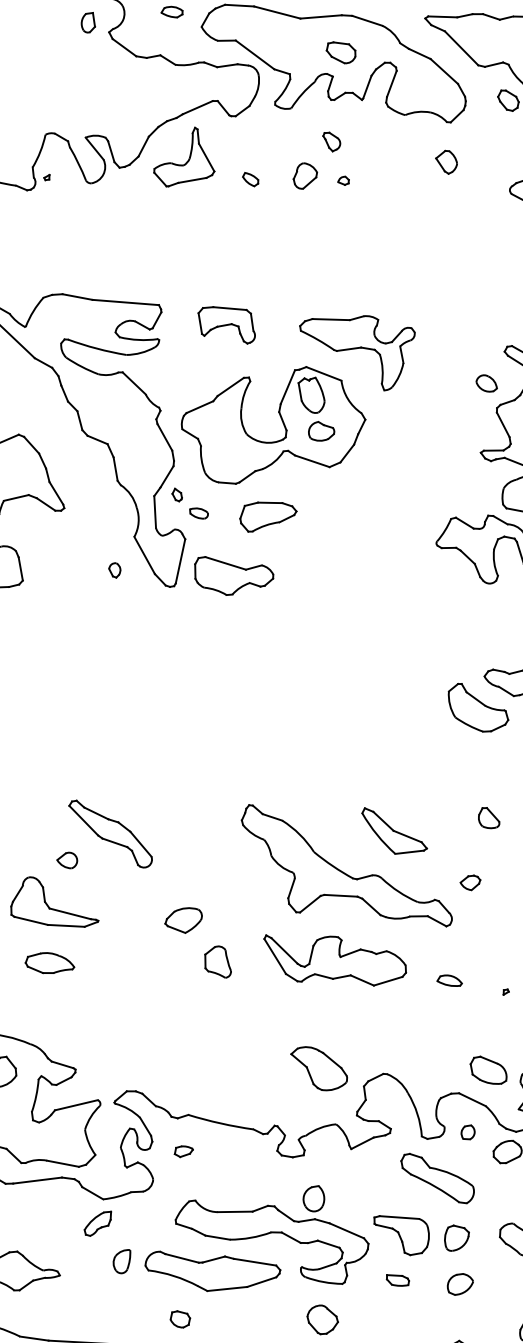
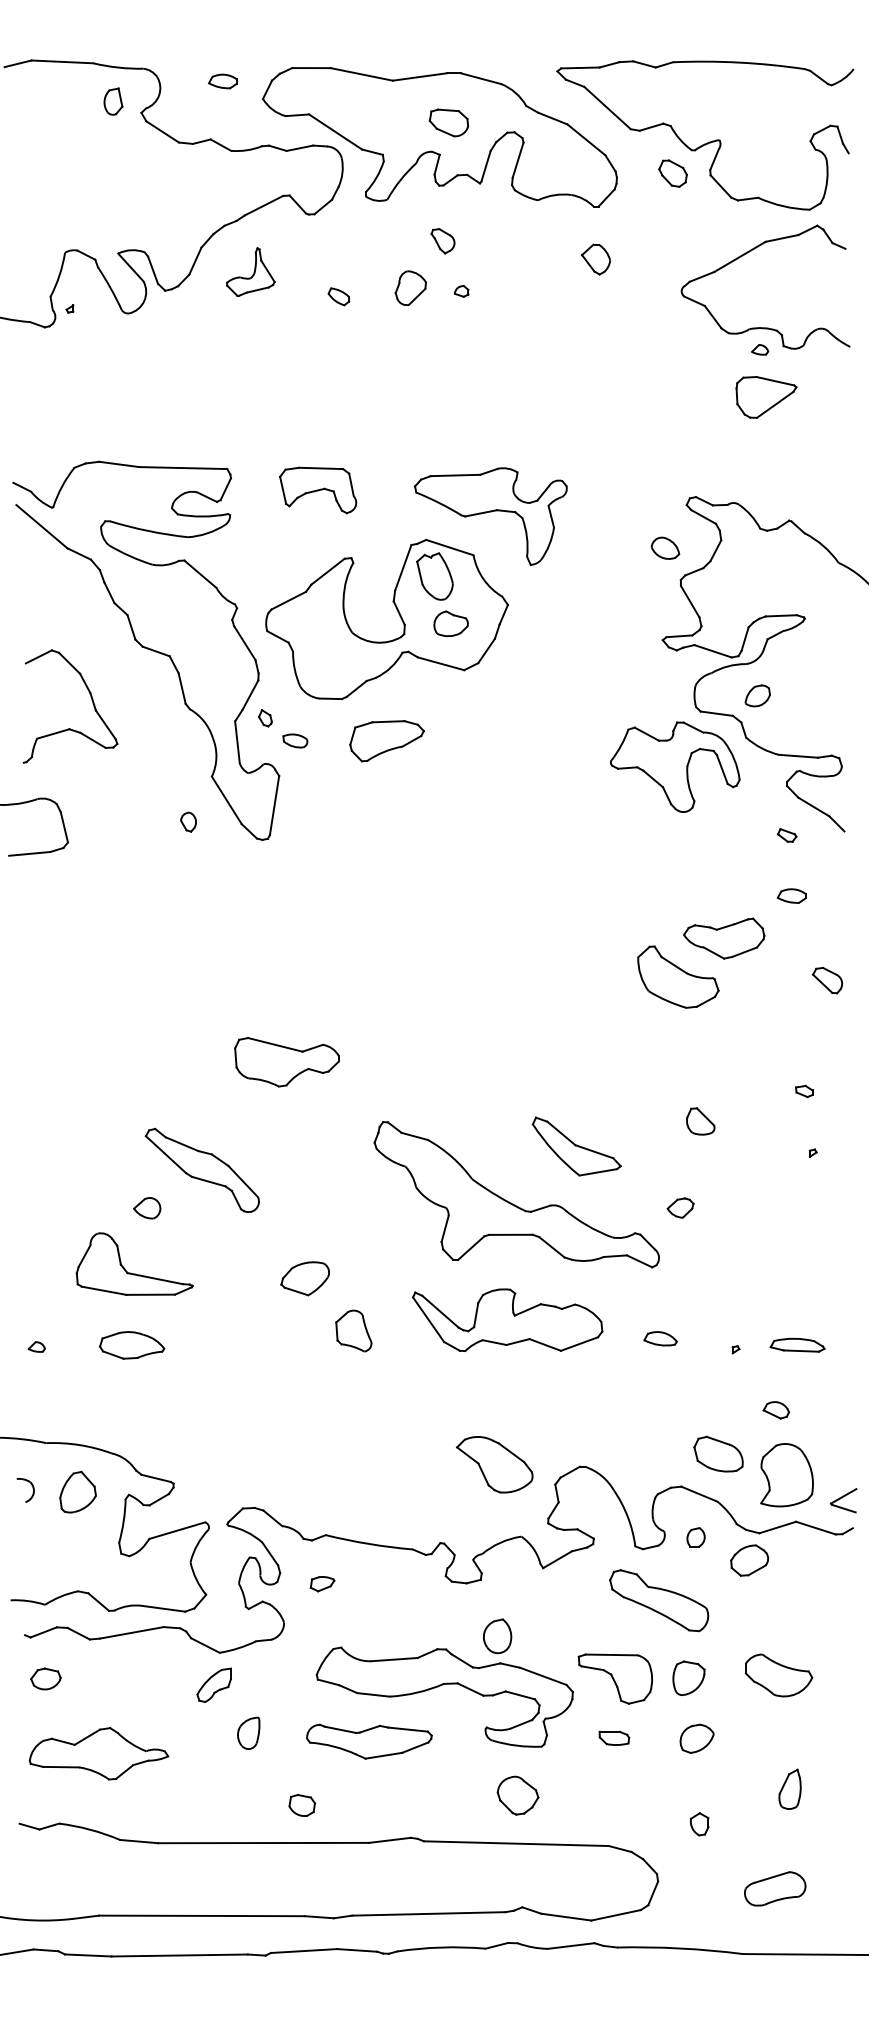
part: (184, 156) -> (250, 271), size x0.6
part: (234, 577) -> (287, 1062), moved
part: (212, 1272) -> (369, 1741), size x0.7
part: (179, 1319) -> (301, 1805), moved

